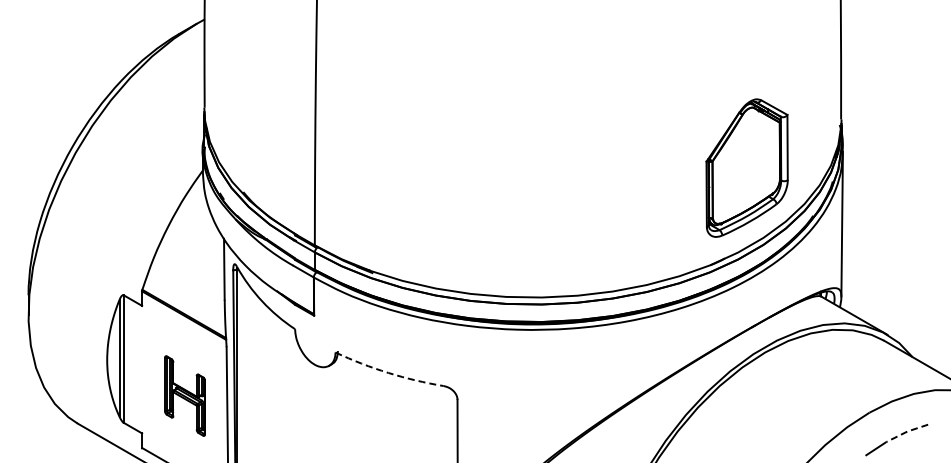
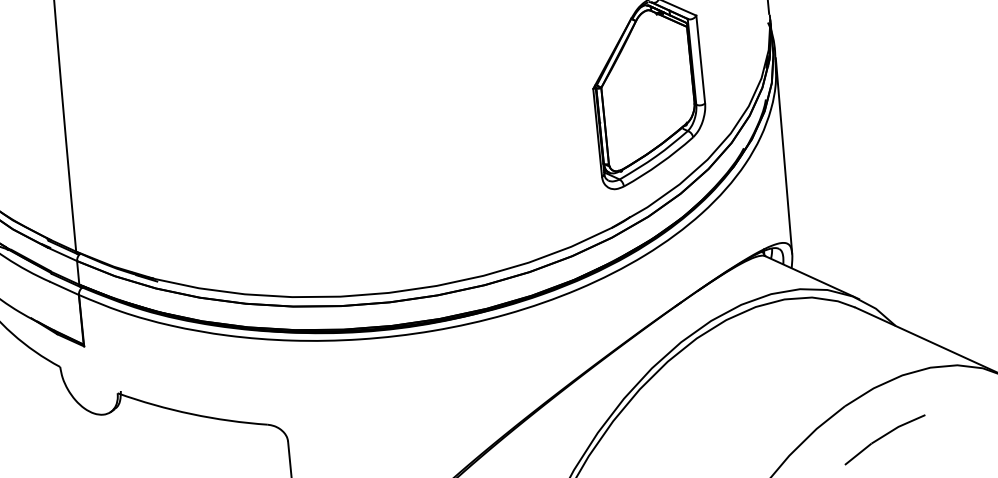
arc: (388, 372) -> (191, 413), dashed -> solid
line: (906, 431) -> (897, 427), dashed -> solid

